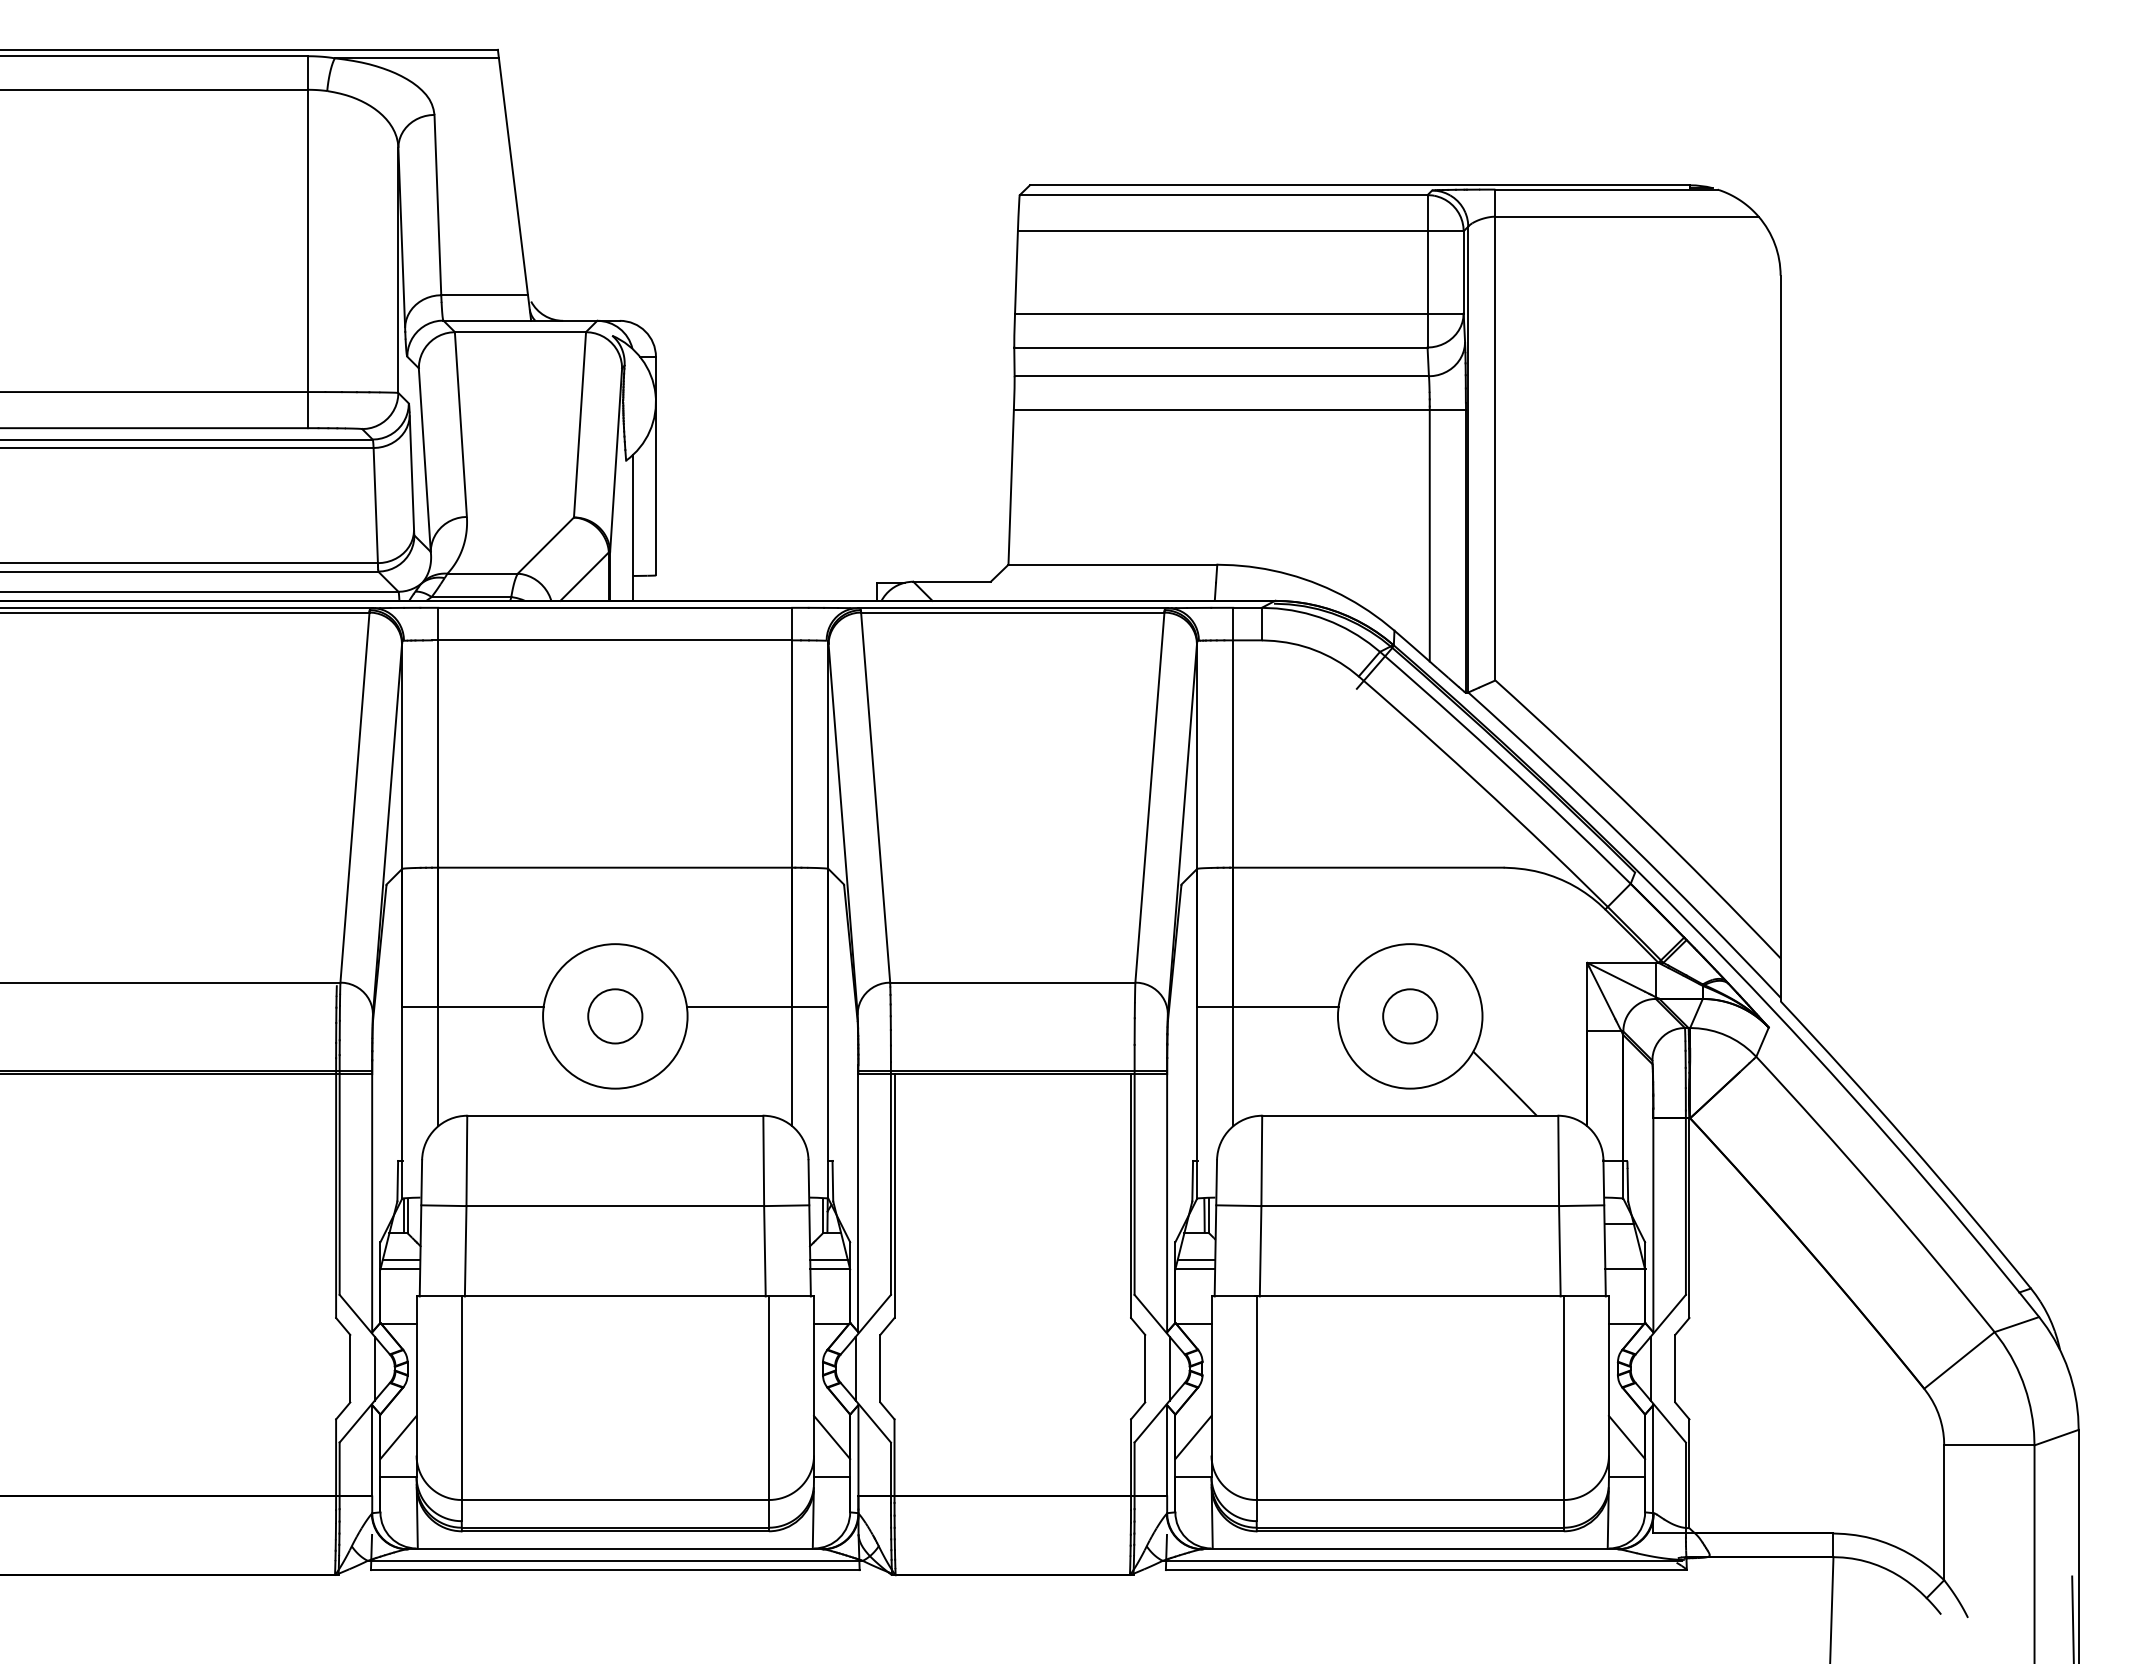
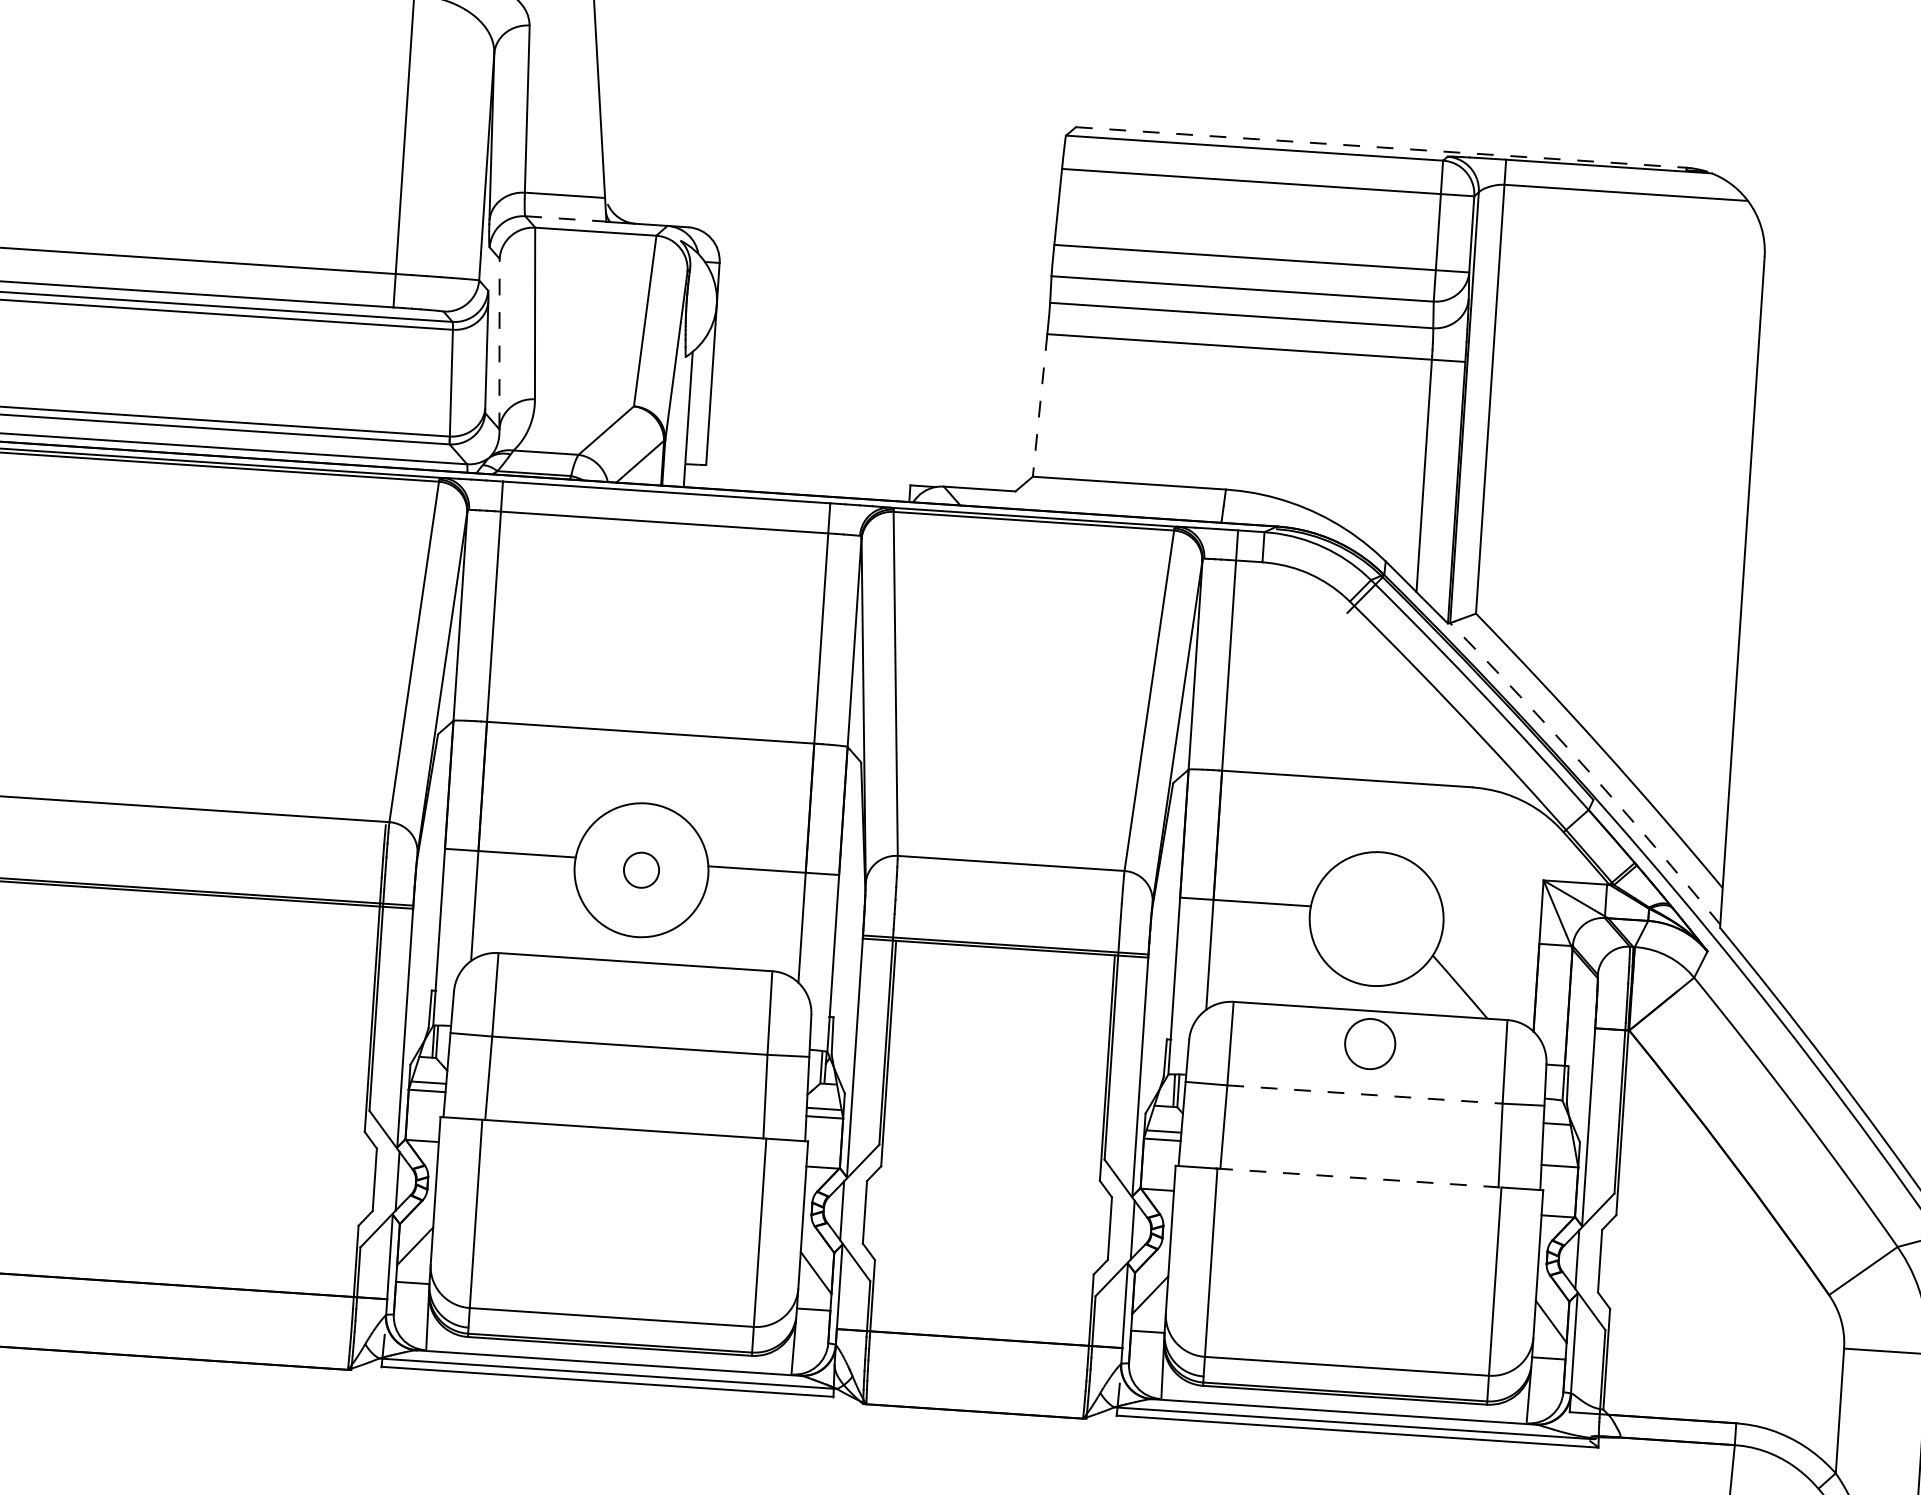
line: (1360, 185) -> (1381, 147), solid -> dashed
line: (487, 320) -> (566, 218), solid -> dashed
line: (424, 460) -> (499, 344), solid -> dashed
line: (1011, 487) -> (1040, 405), solid -> dashed
arc: (1627, 841) -> (1588, 770), solid -> dashed
circle: (615, 1016) -> (641, 870), size x0.7
circle: (1410, 1016) -> (1370, 1044), moved
line: (1410, 1206) -> (1365, 1094), solid -> dashed
line: (1410, 1296) -> (1359, 1178), solid -> dashed

